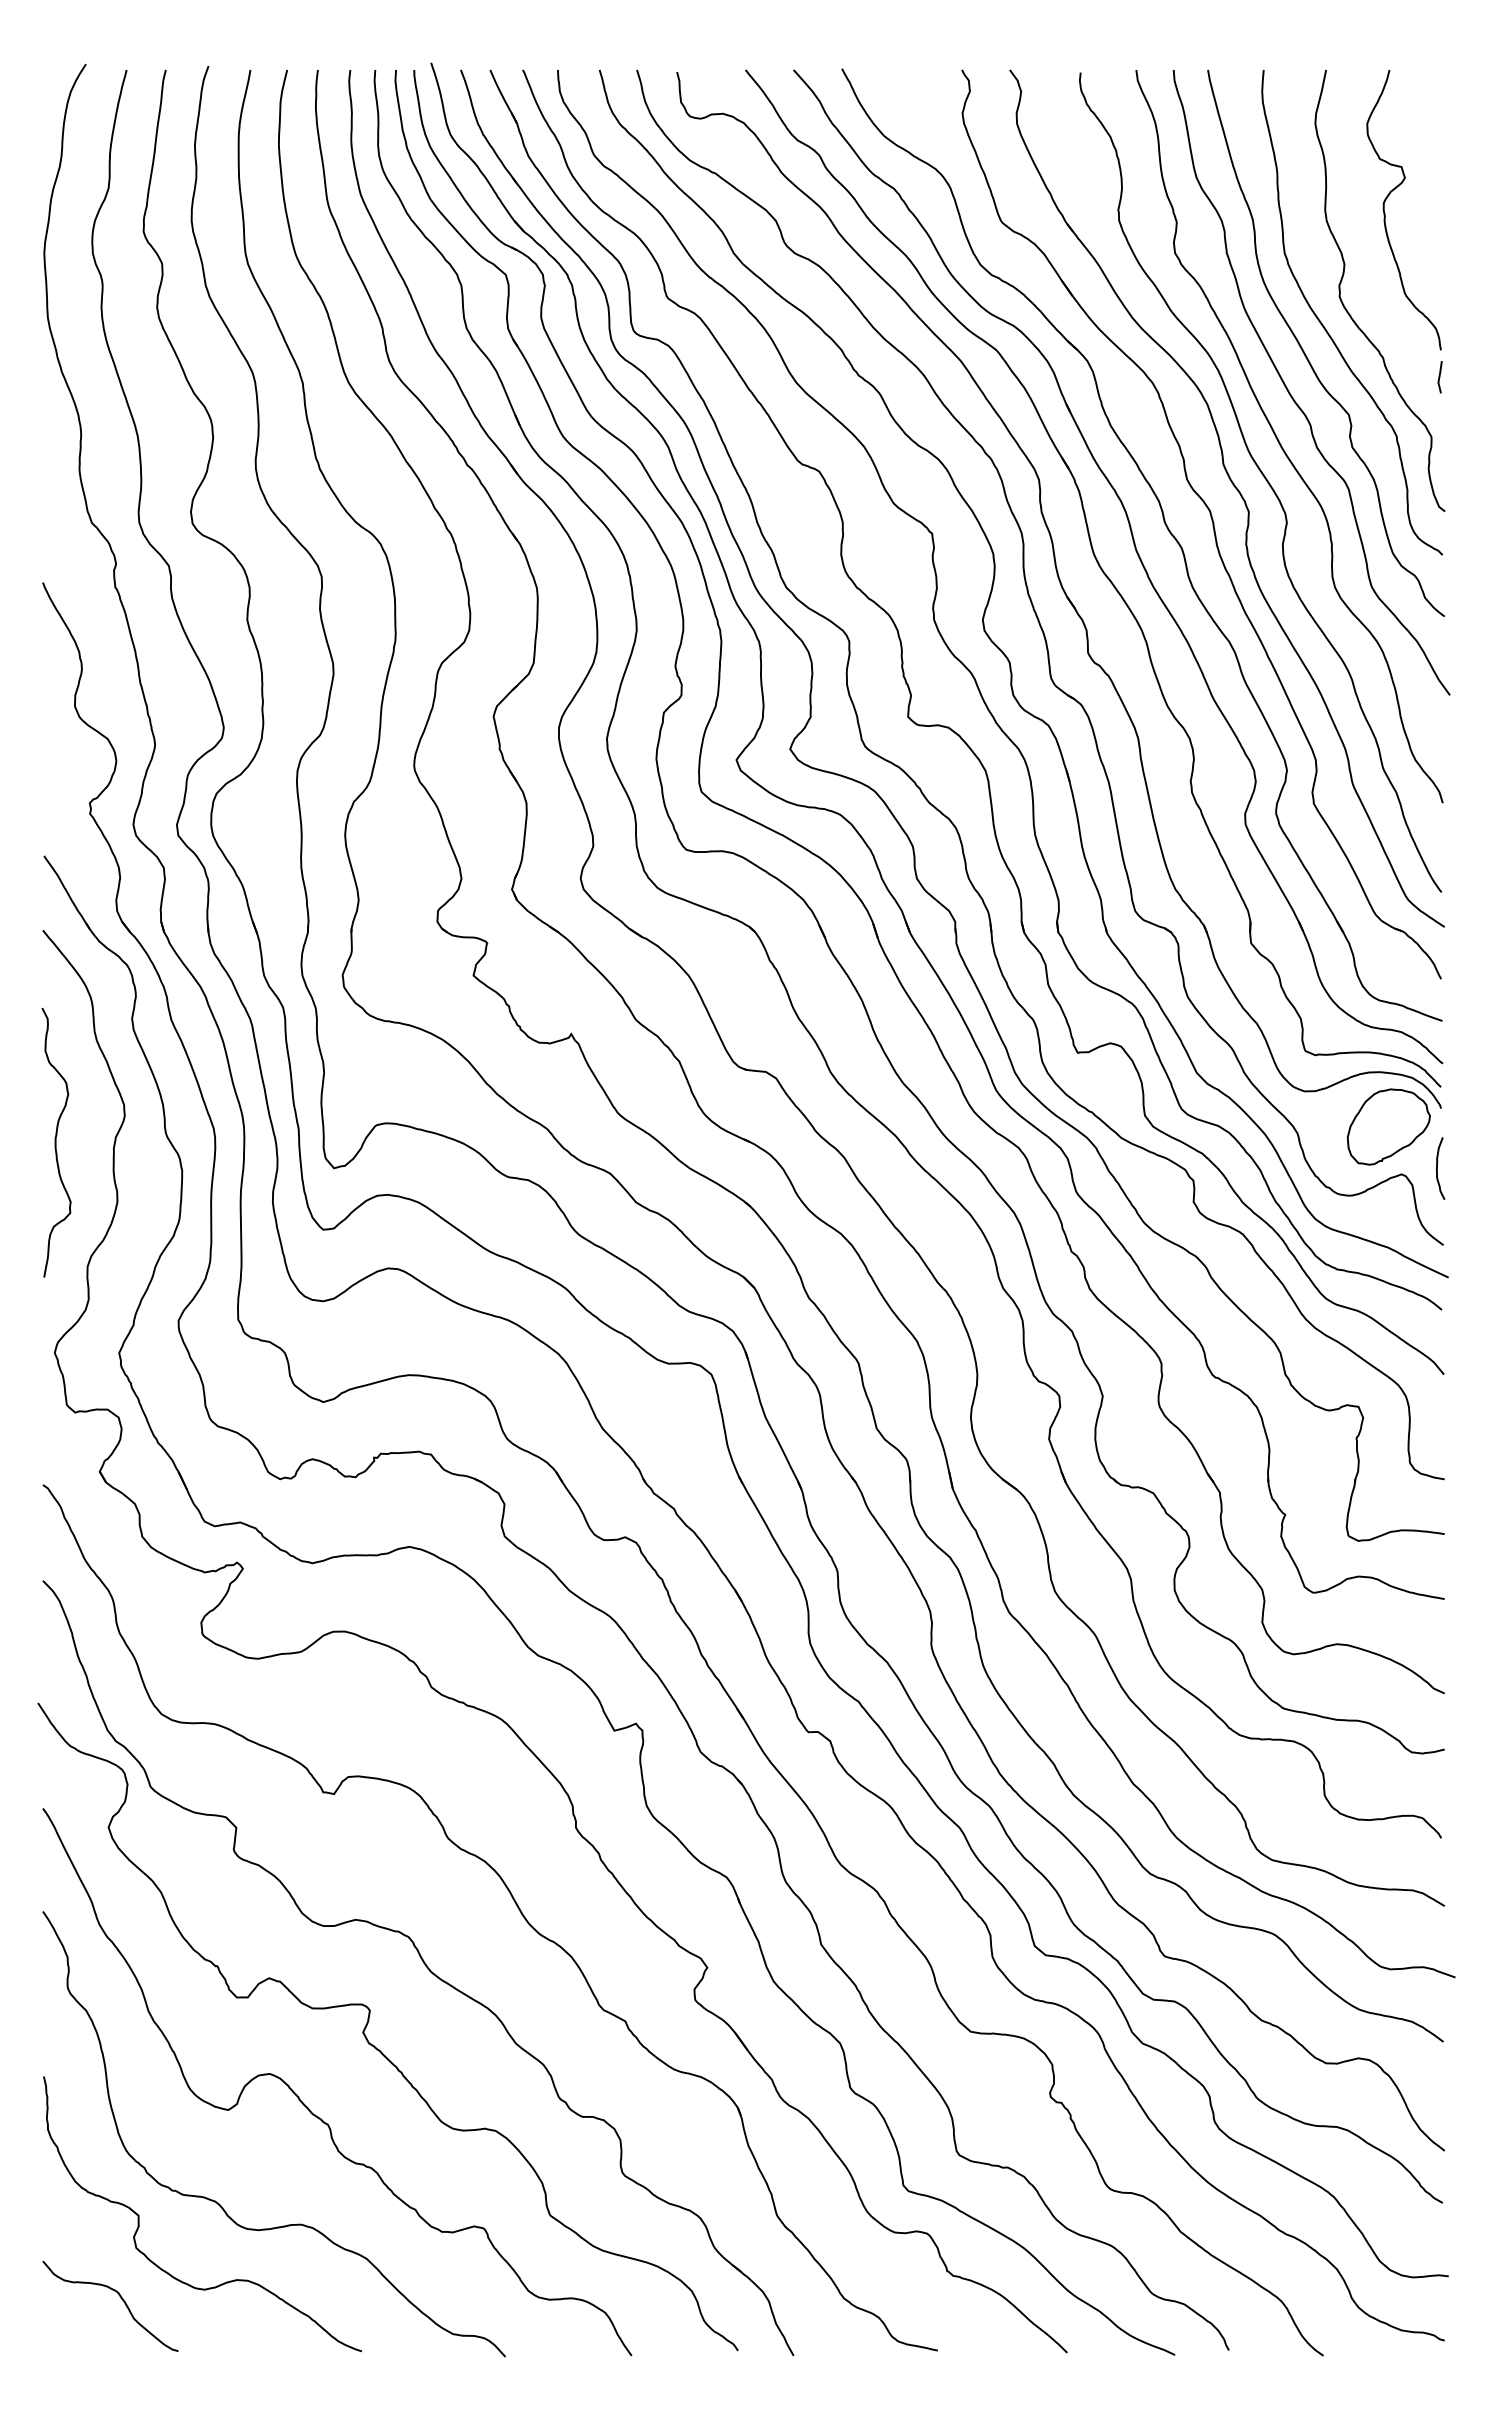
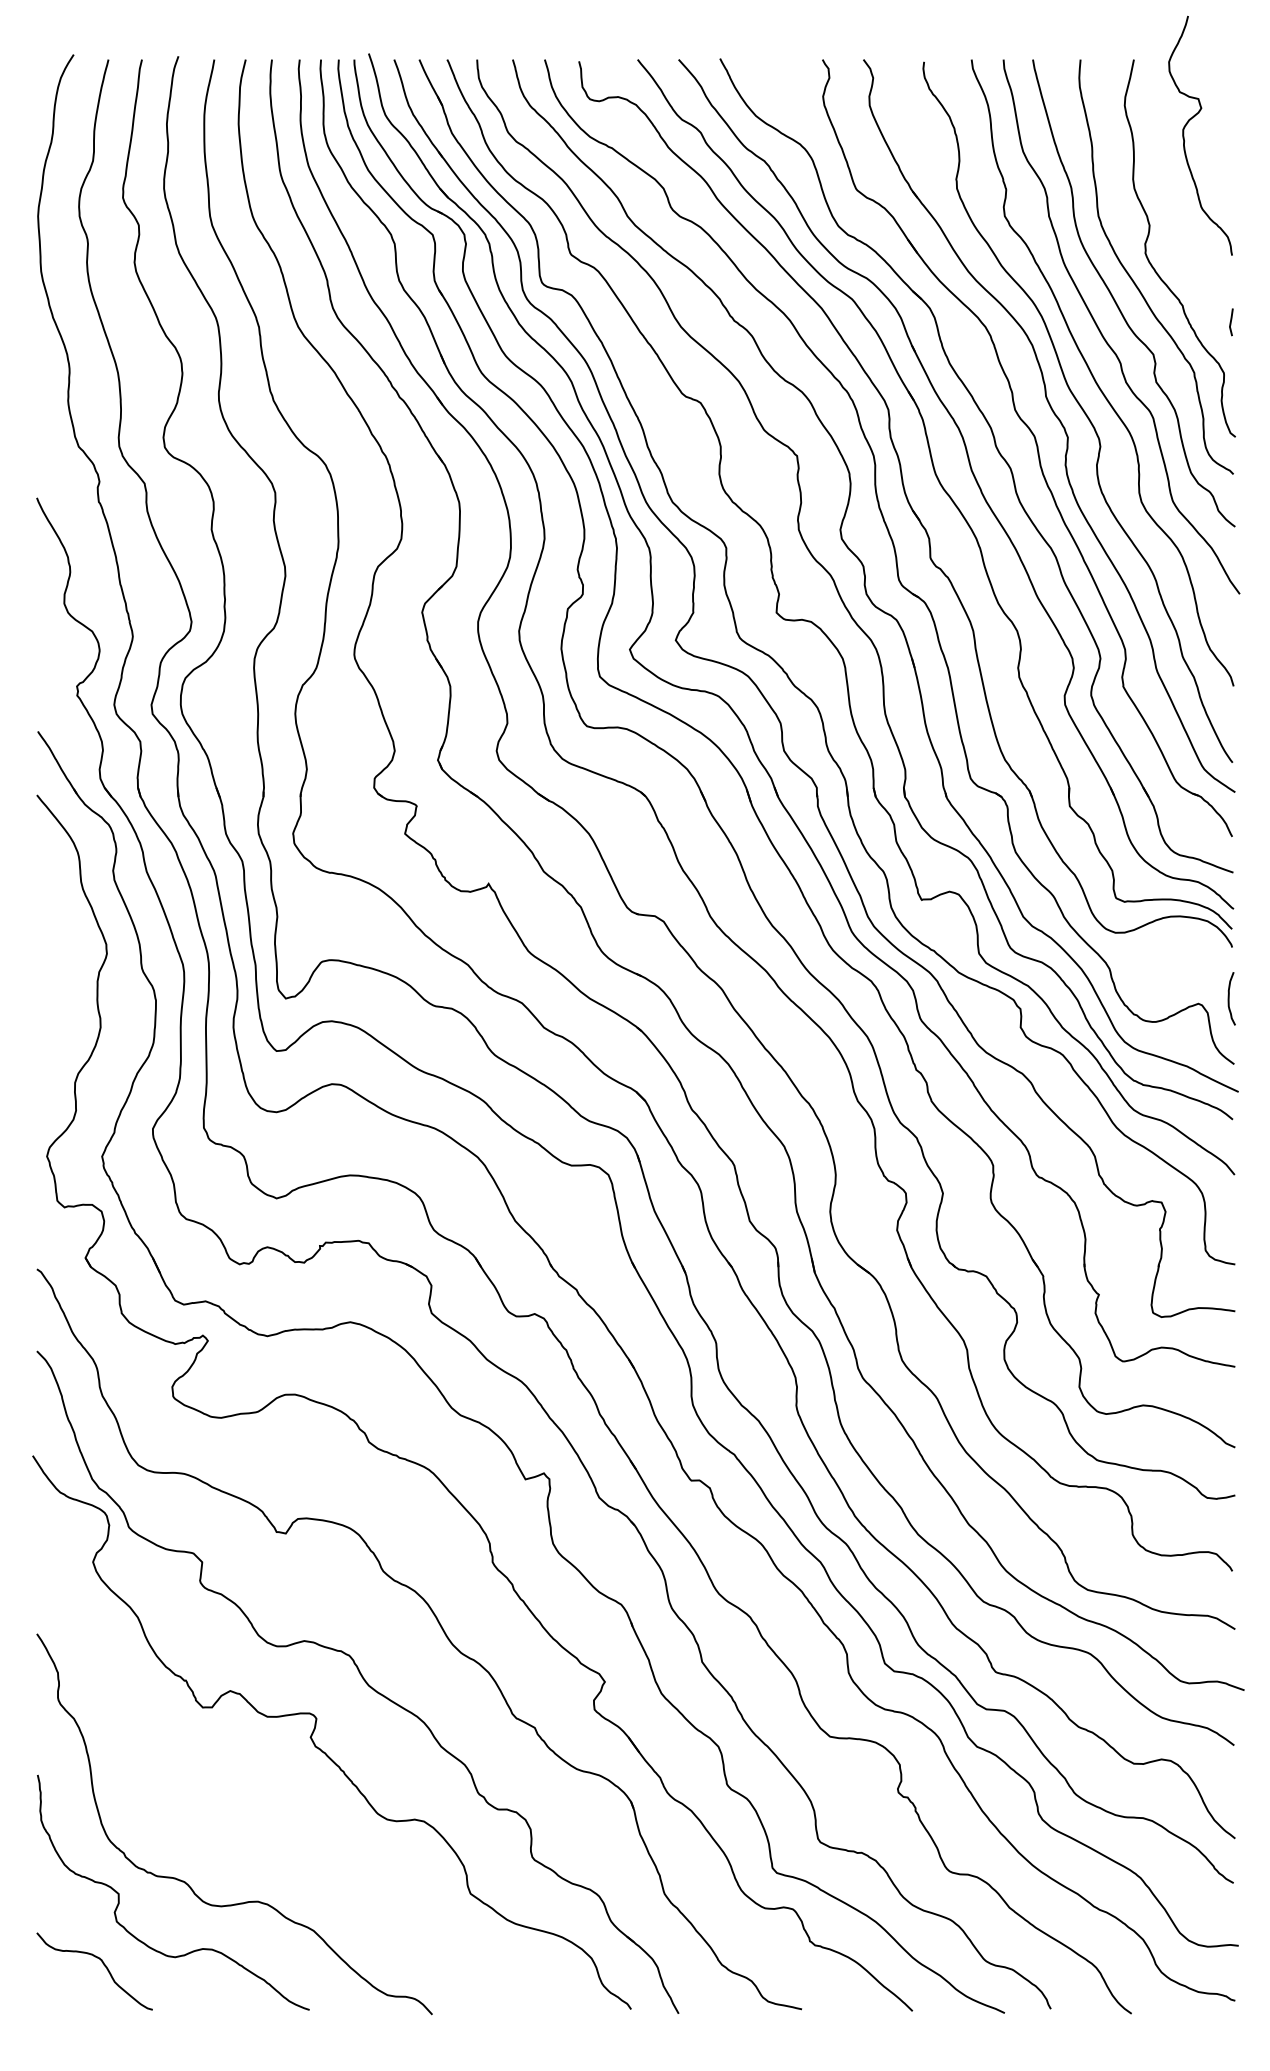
curve: (1385, 212) -> (1184, 137), moved
part: (1388, 1126) -> (1187, 962), removed
curve: (56, 1142) -> (48, 976), removed
curve: (309, 2108) -> (264, 1802), removed

